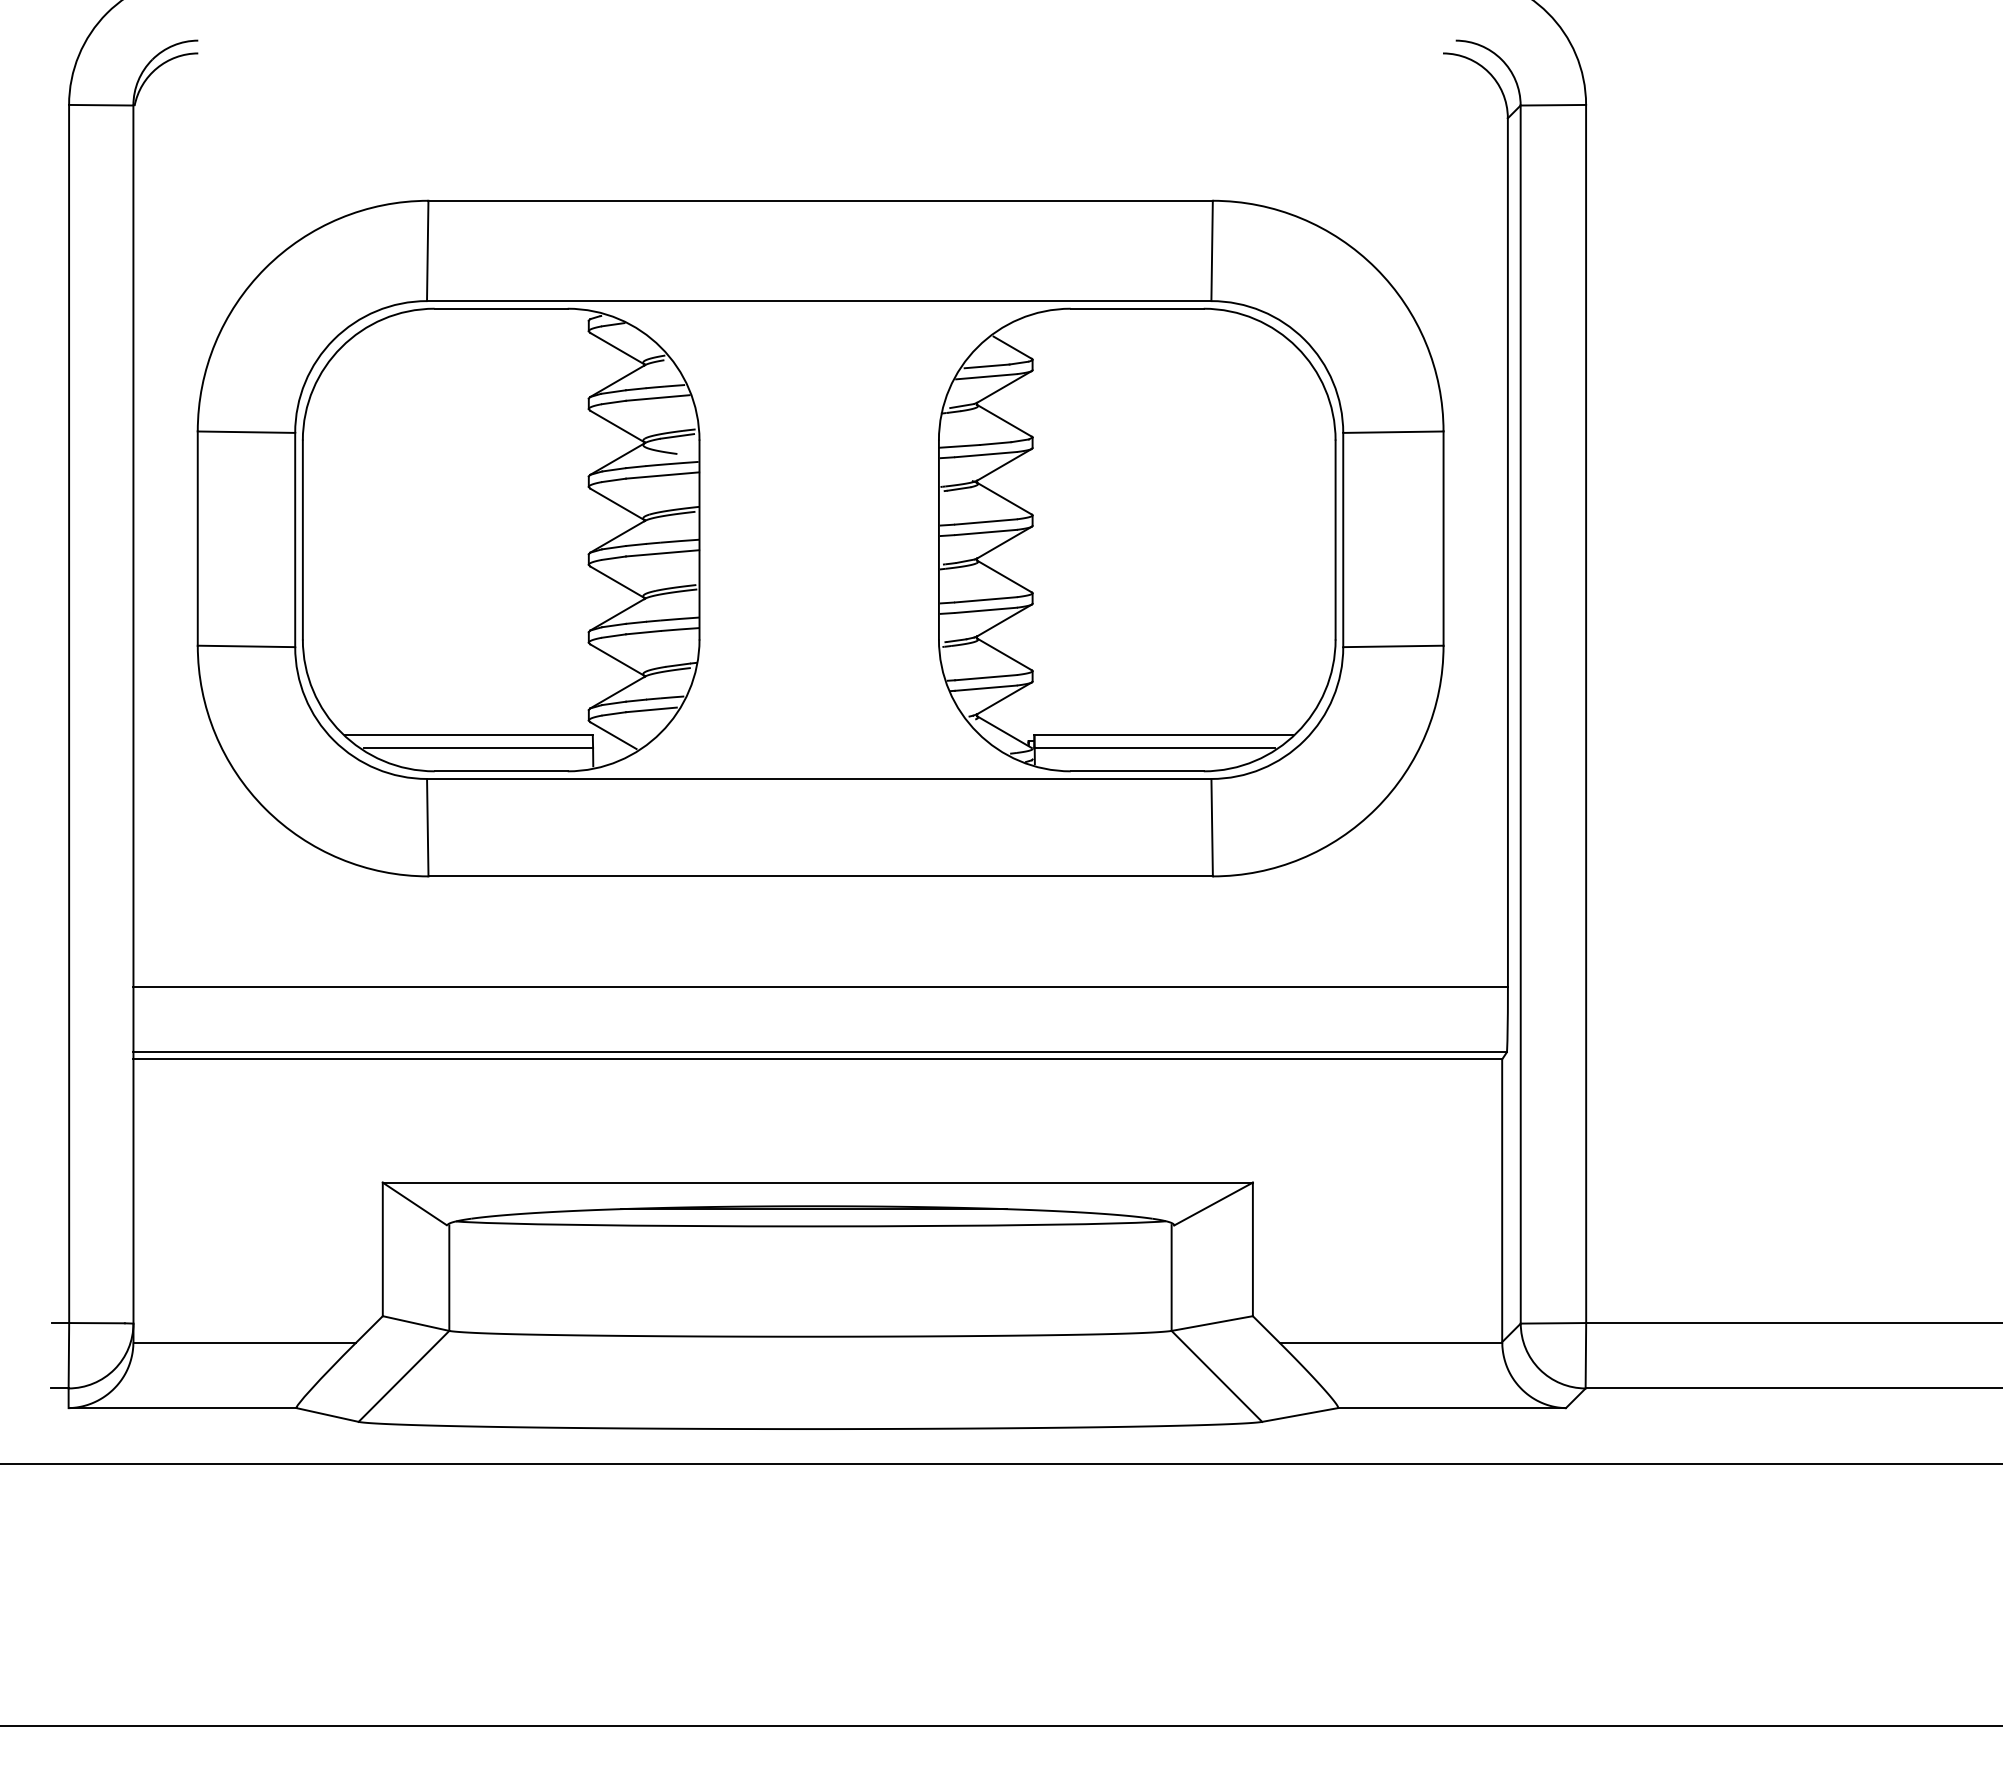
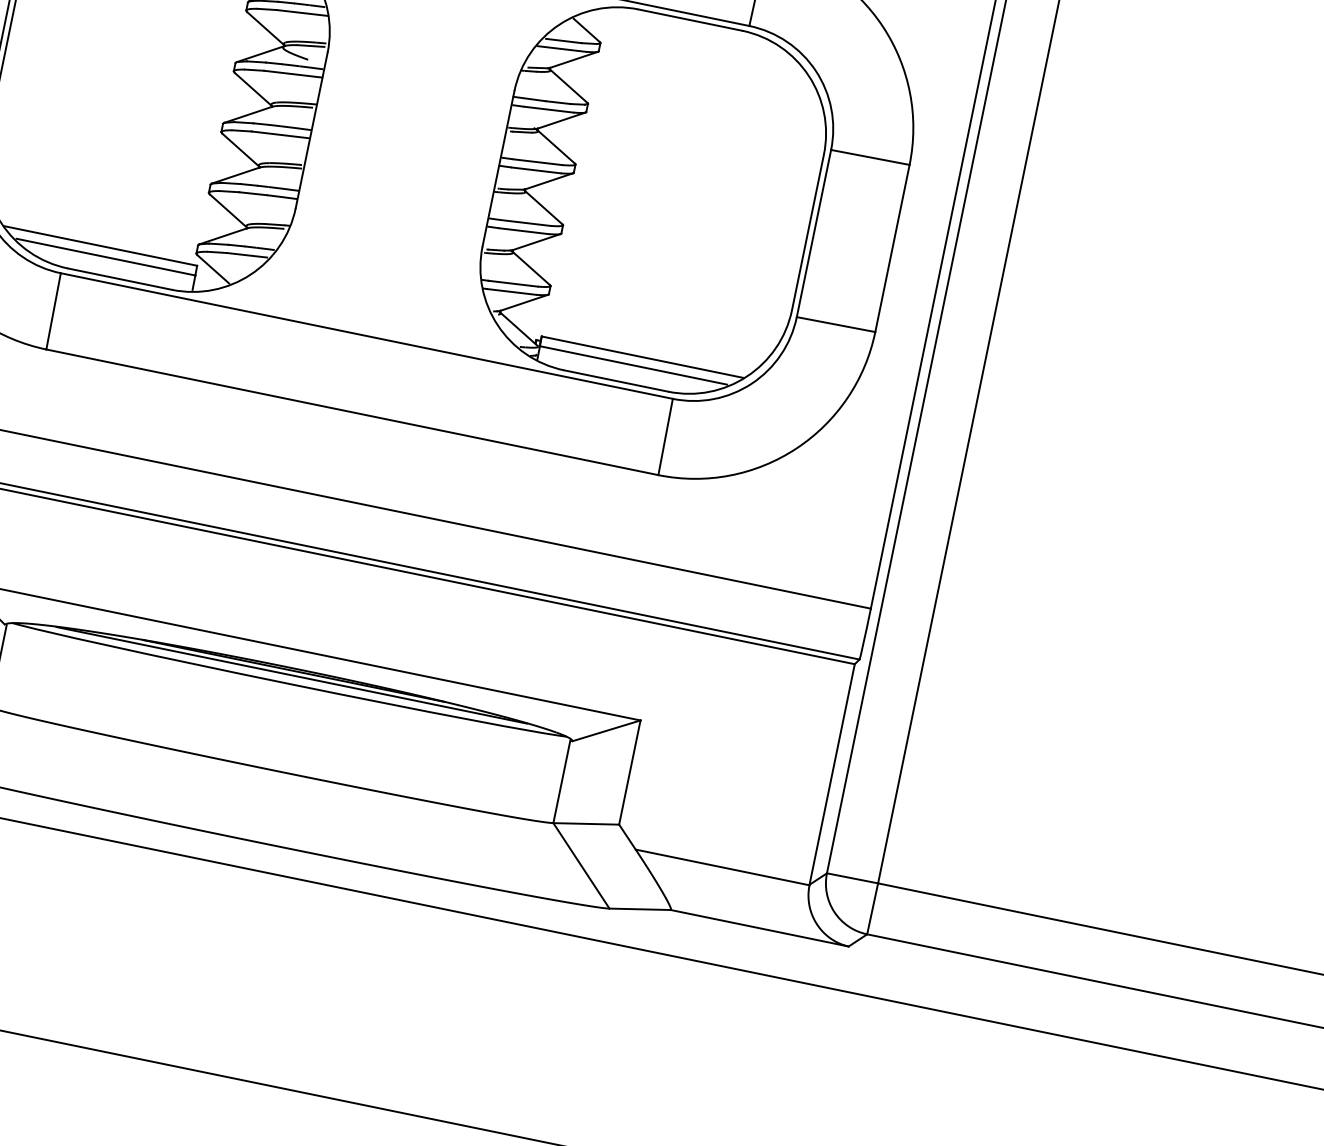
line: (812, 1215) -> (291, 675), added

